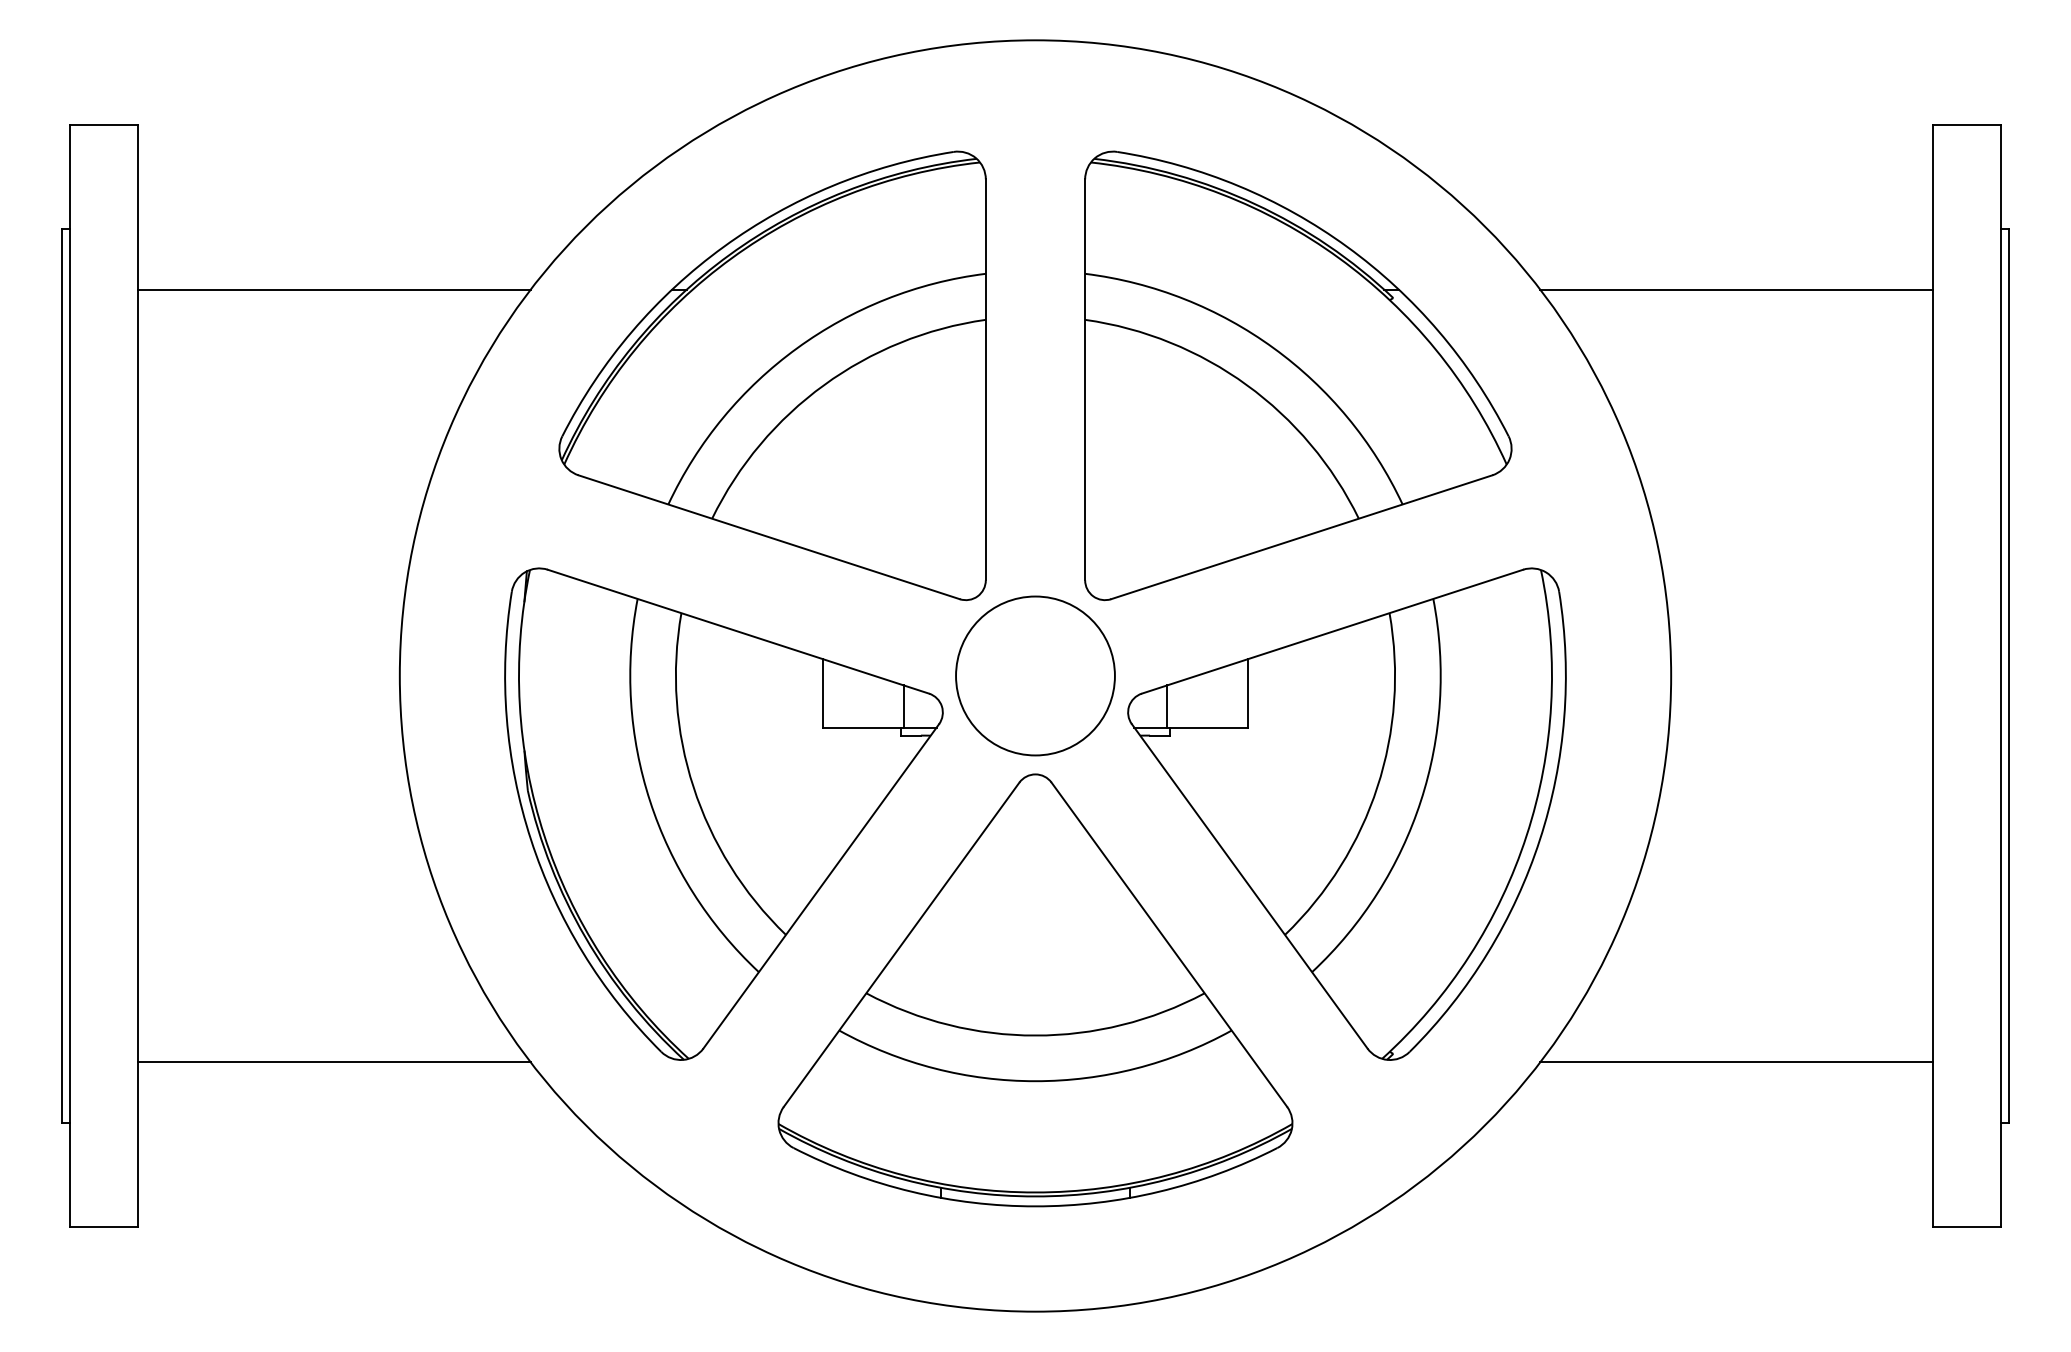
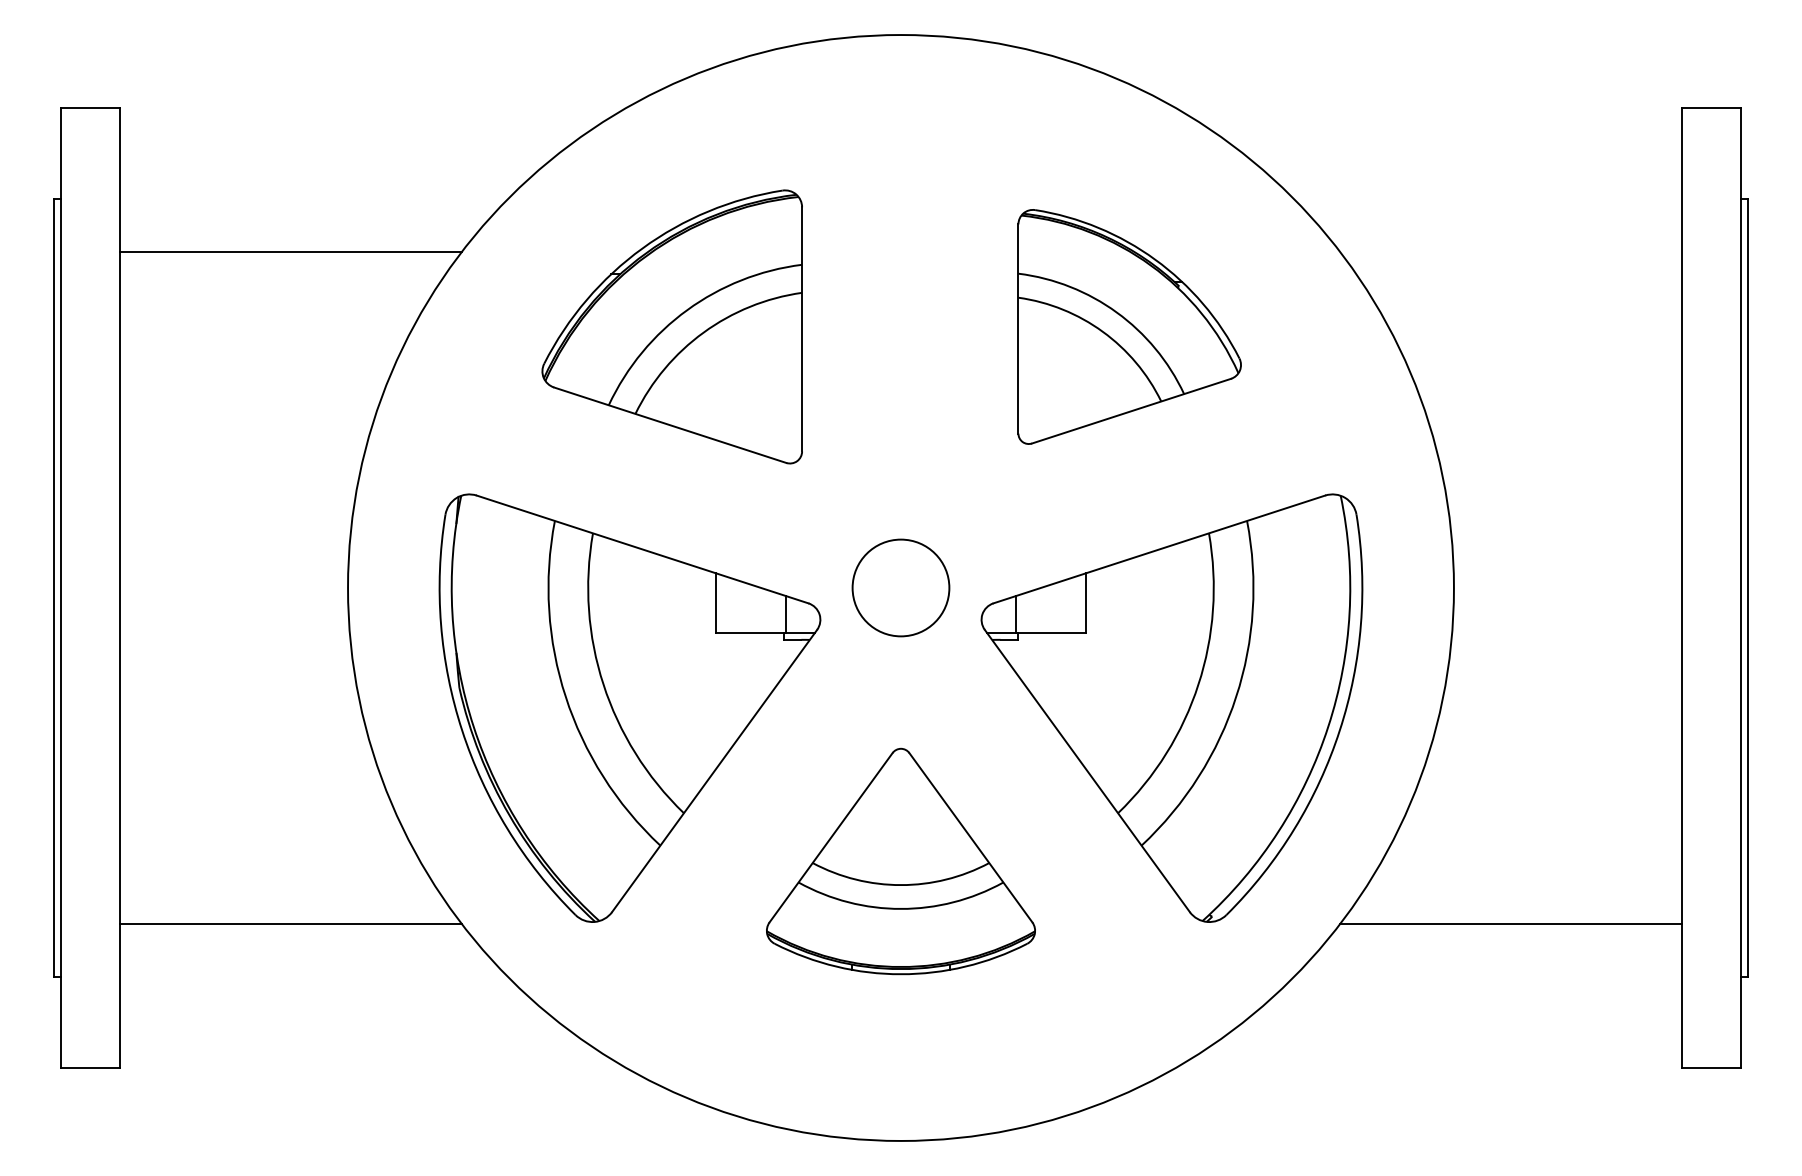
line: (1736, 289) -> (1510, 251), removed
part: (772, 375) -> (672, 326), size x0.7
part: (1298, 375) -> (1129, 326), size x0.6
circle: (1035, 675) -> (901, 587), size x0.7
part: (1035, 990) -> (901, 861), size x0.6

